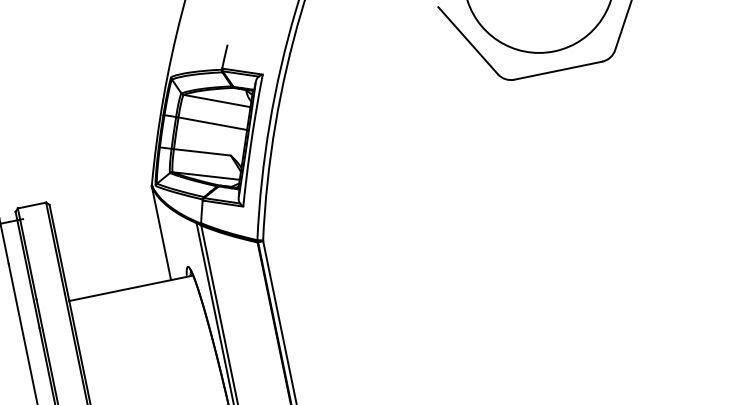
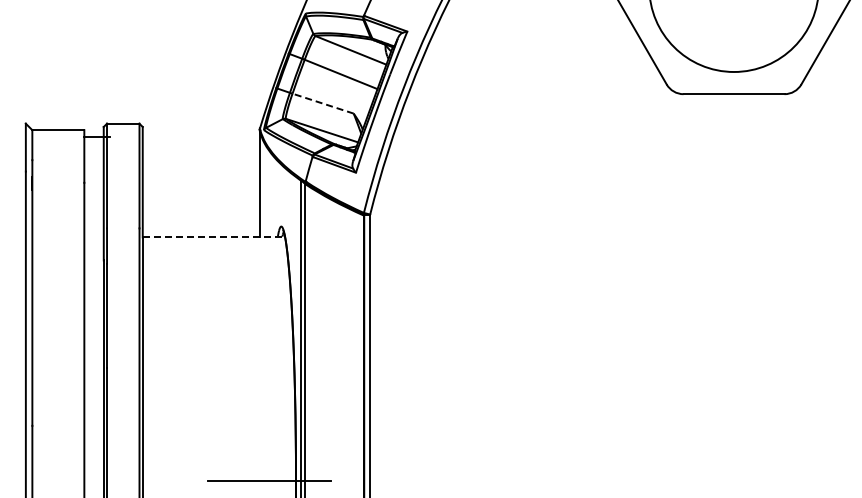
line: (201, 152) -> (322, 103), solid -> dashed
line: (131, 288) -> (214, 237), solid -> dashed

